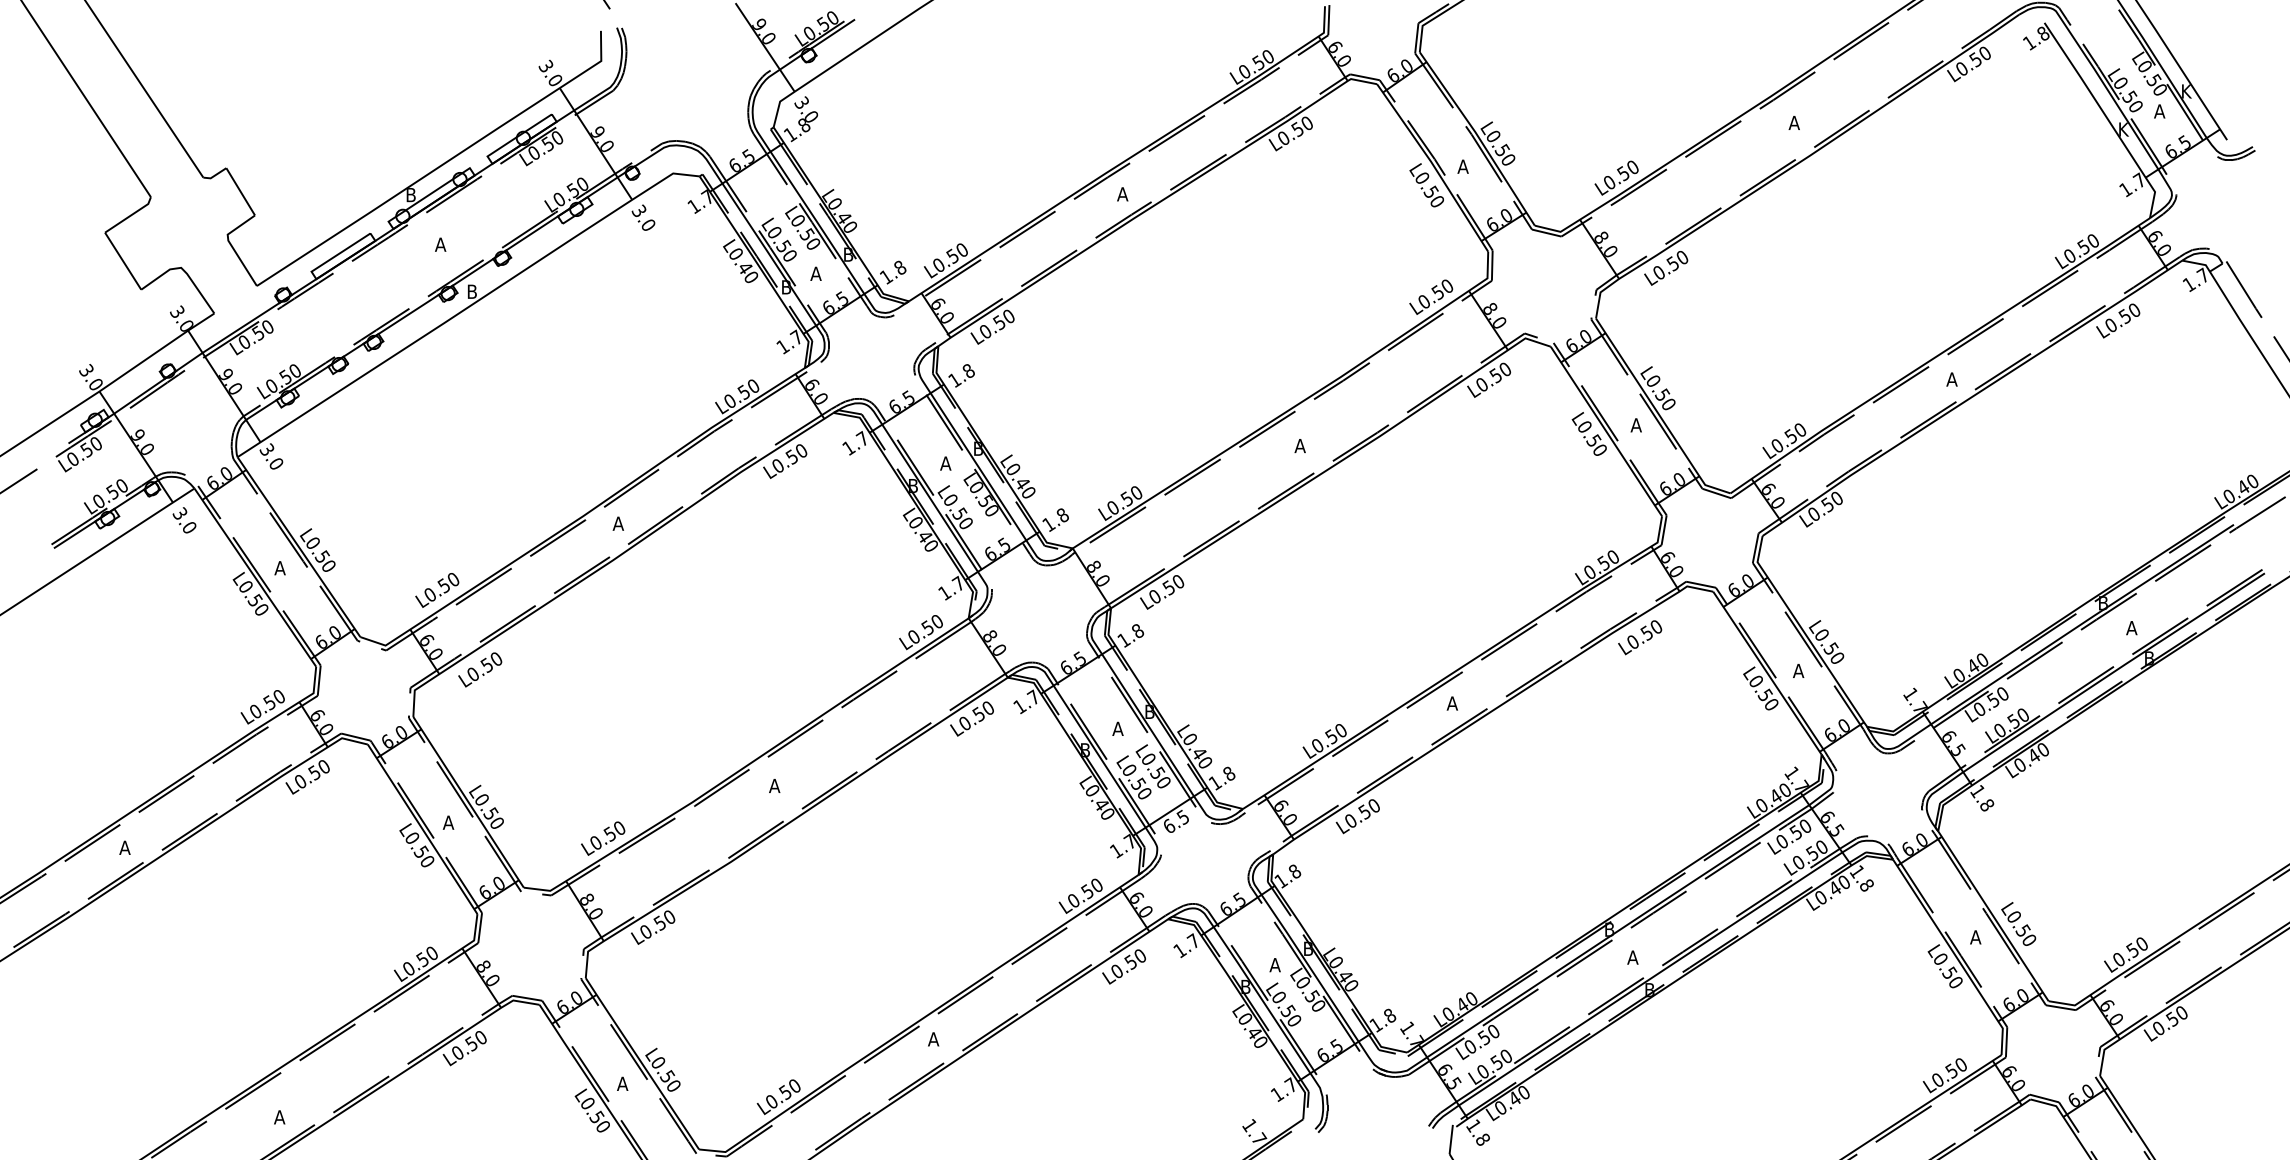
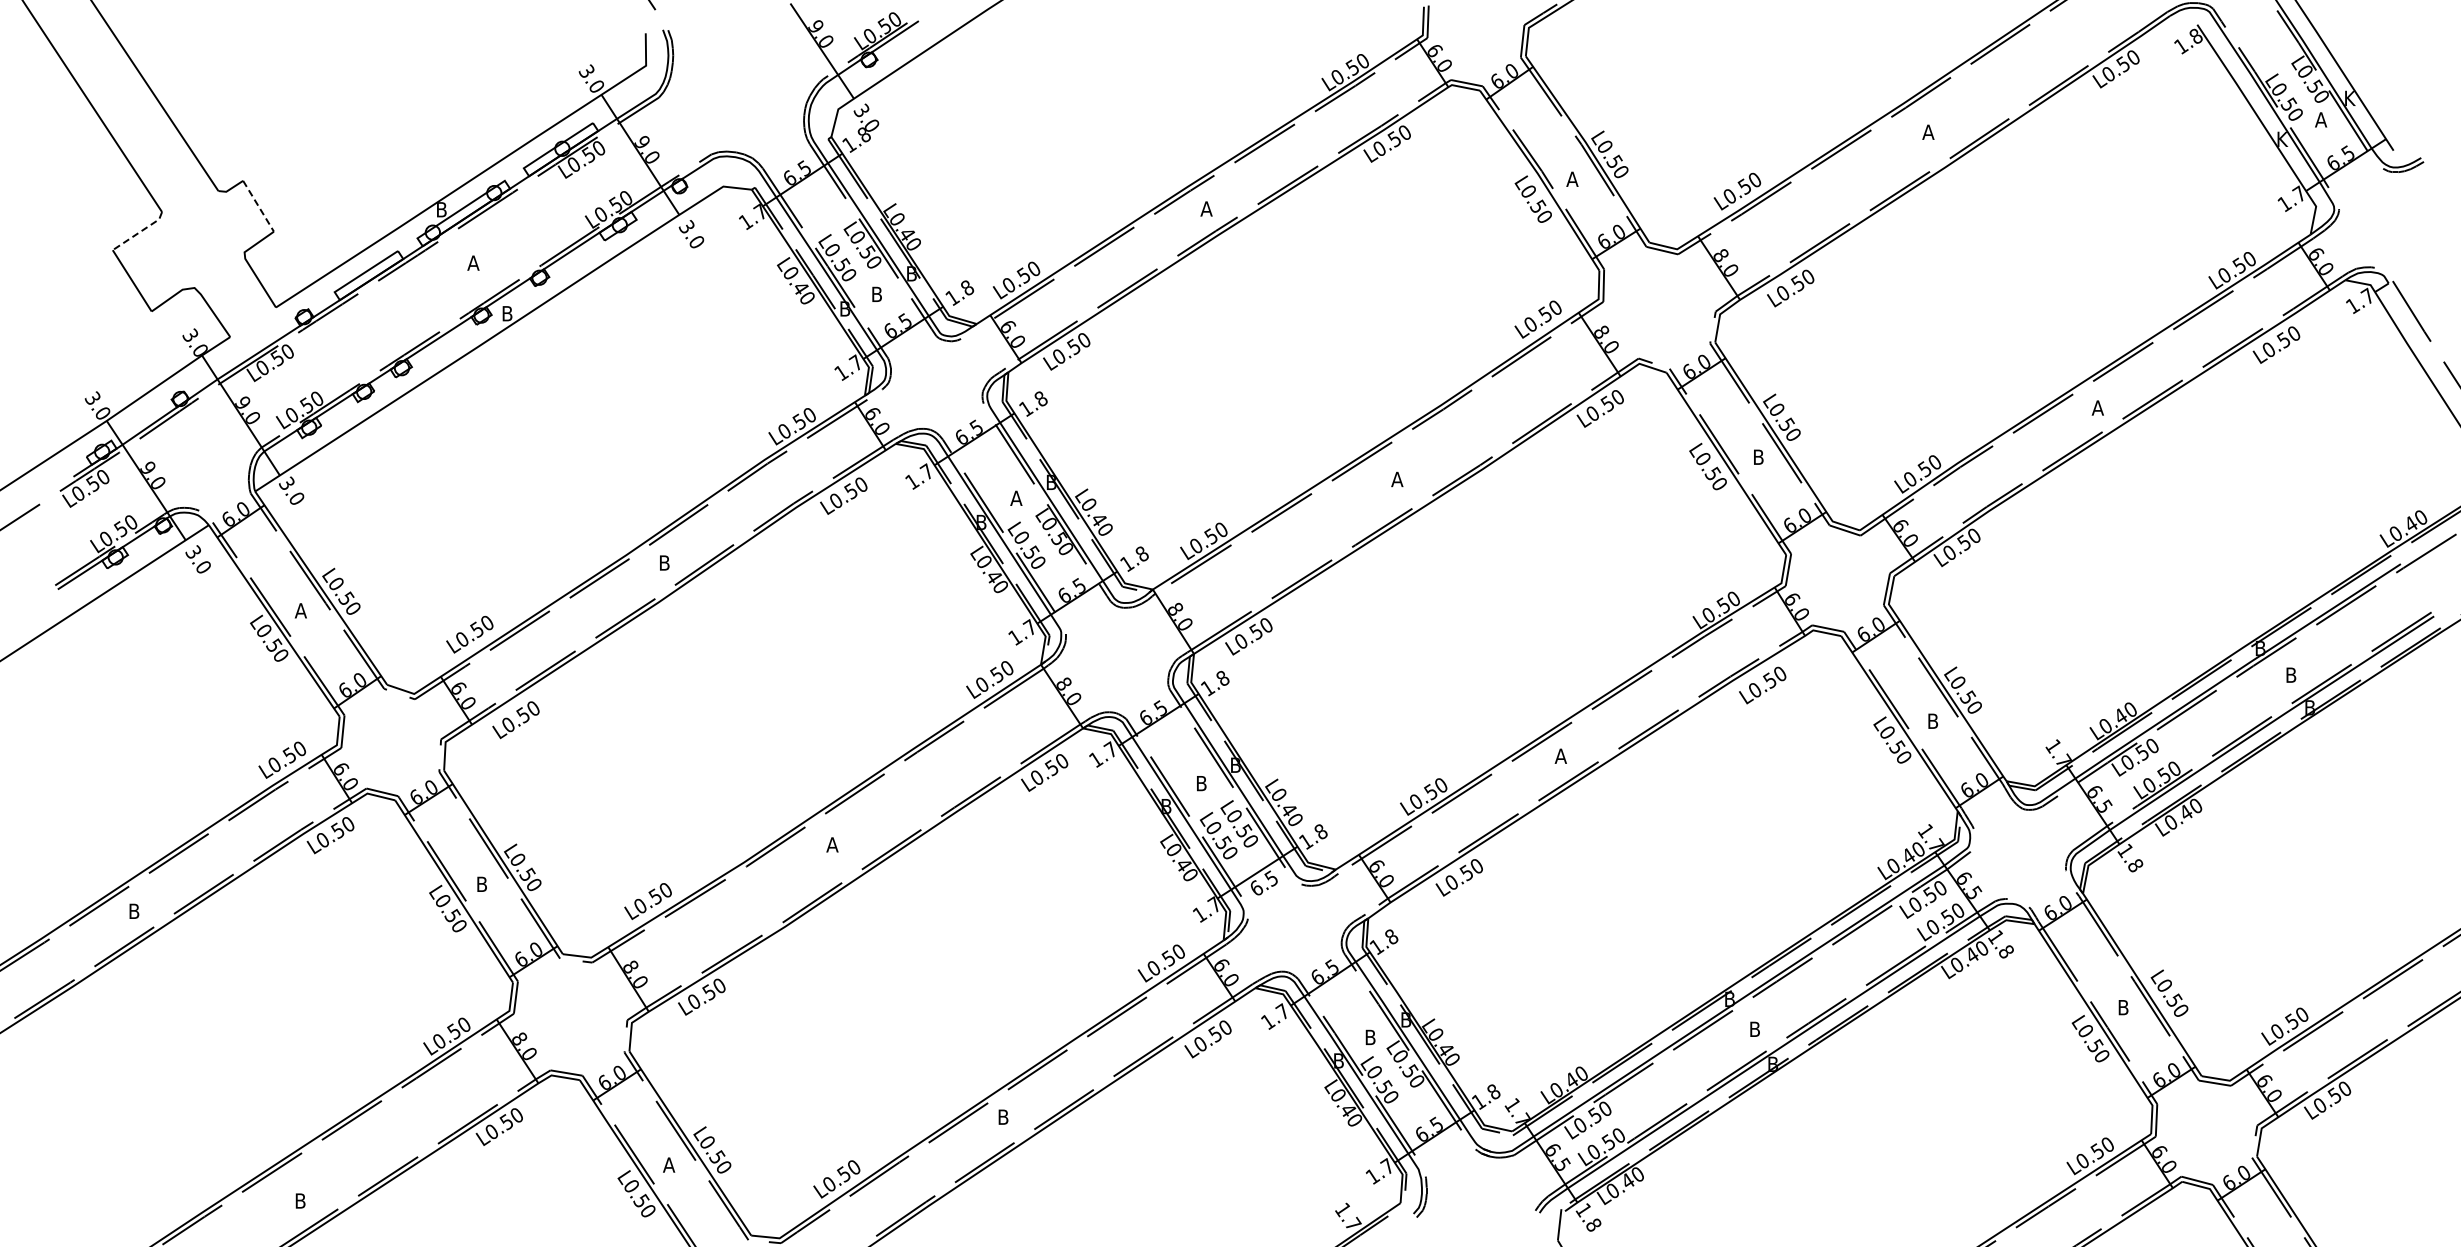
line: (240, 192) -> (258, 206), solid -> dashed
line: (129, 216) -> (139, 232), solid -> dashed
text: (815, 272) -> (876, 293), A -> B
text: (1636, 424) -> (1758, 456), A -> B
text: (618, 523) -> (664, 562), A -> B
text: (2132, 627) -> (2291, 674), A -> B
text: (1798, 670) -> (1932, 720), A -> B
text: (1118, 728) -> (1201, 783), A -> B
text: (448, 821) -> (481, 883), A -> B
text: (125, 847) -> (134, 910), A -> B
text: (1975, 937) -> (2123, 1007), A -> B
text: (1632, 956) -> (1754, 1028), A -> B
text: (1275, 965) -> (1370, 1037), A -> B
text: (933, 1038) -> (1003, 1116), A -> B
text: (279, 1116) -> (300, 1200), A -> B

